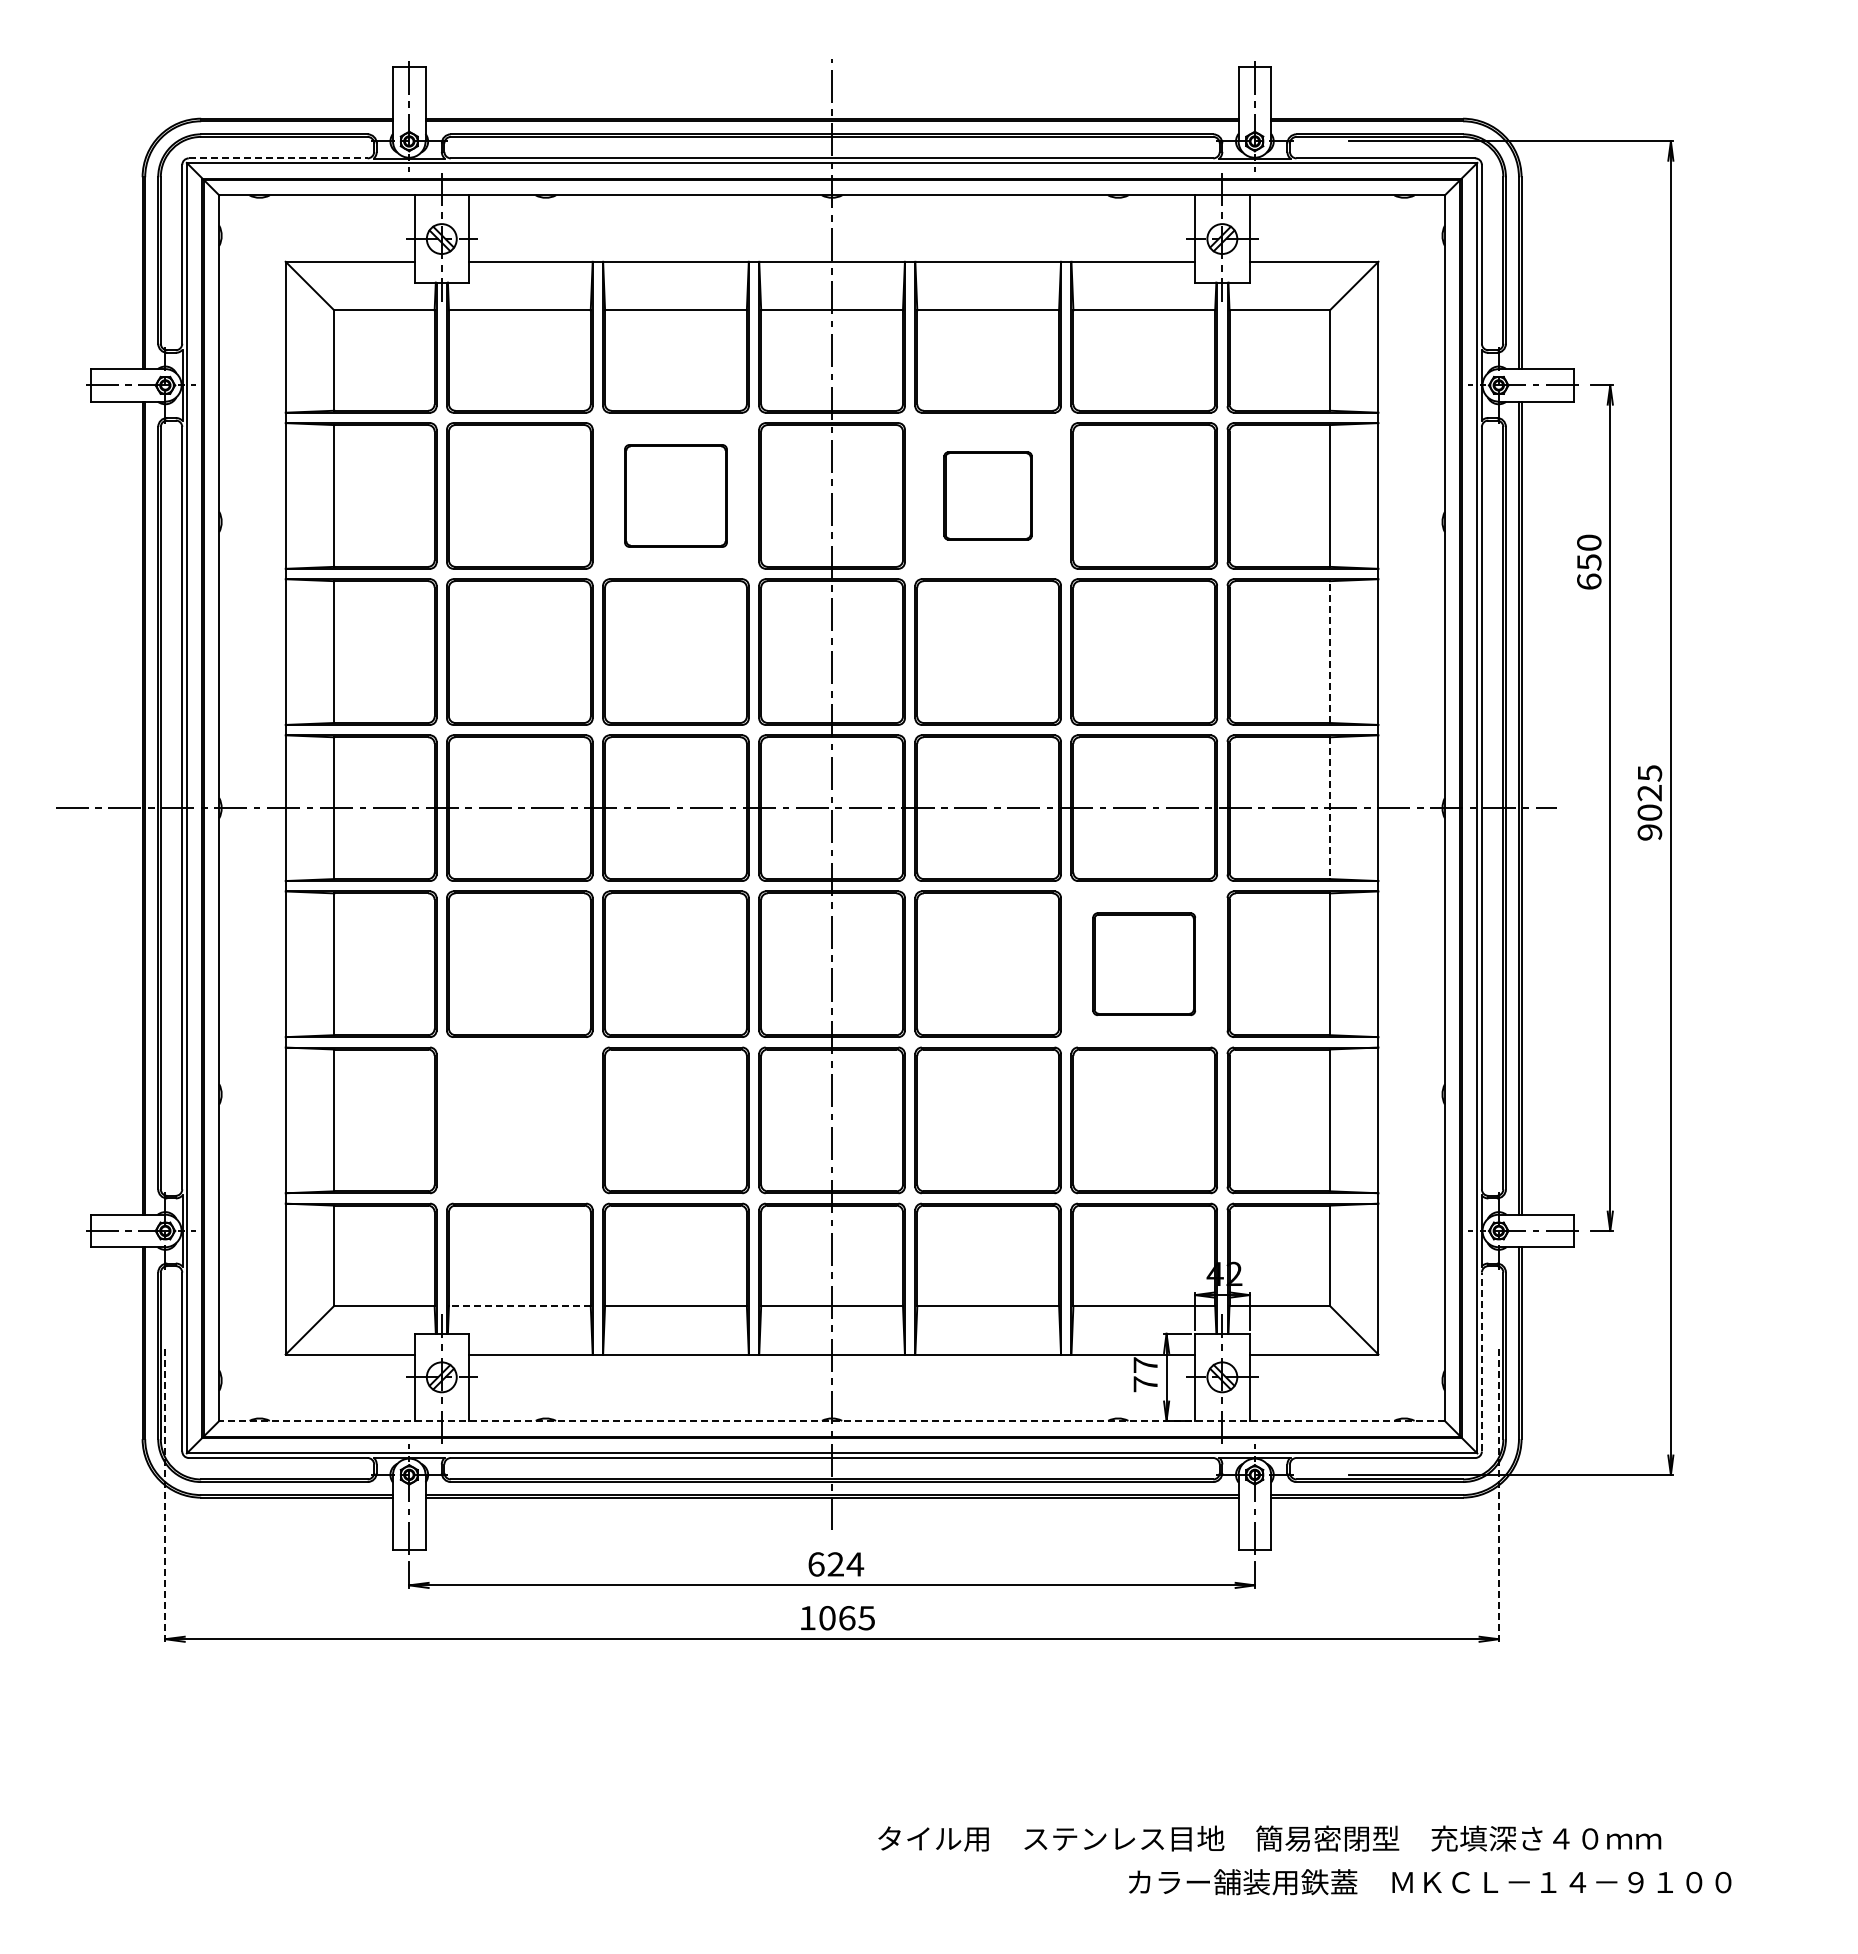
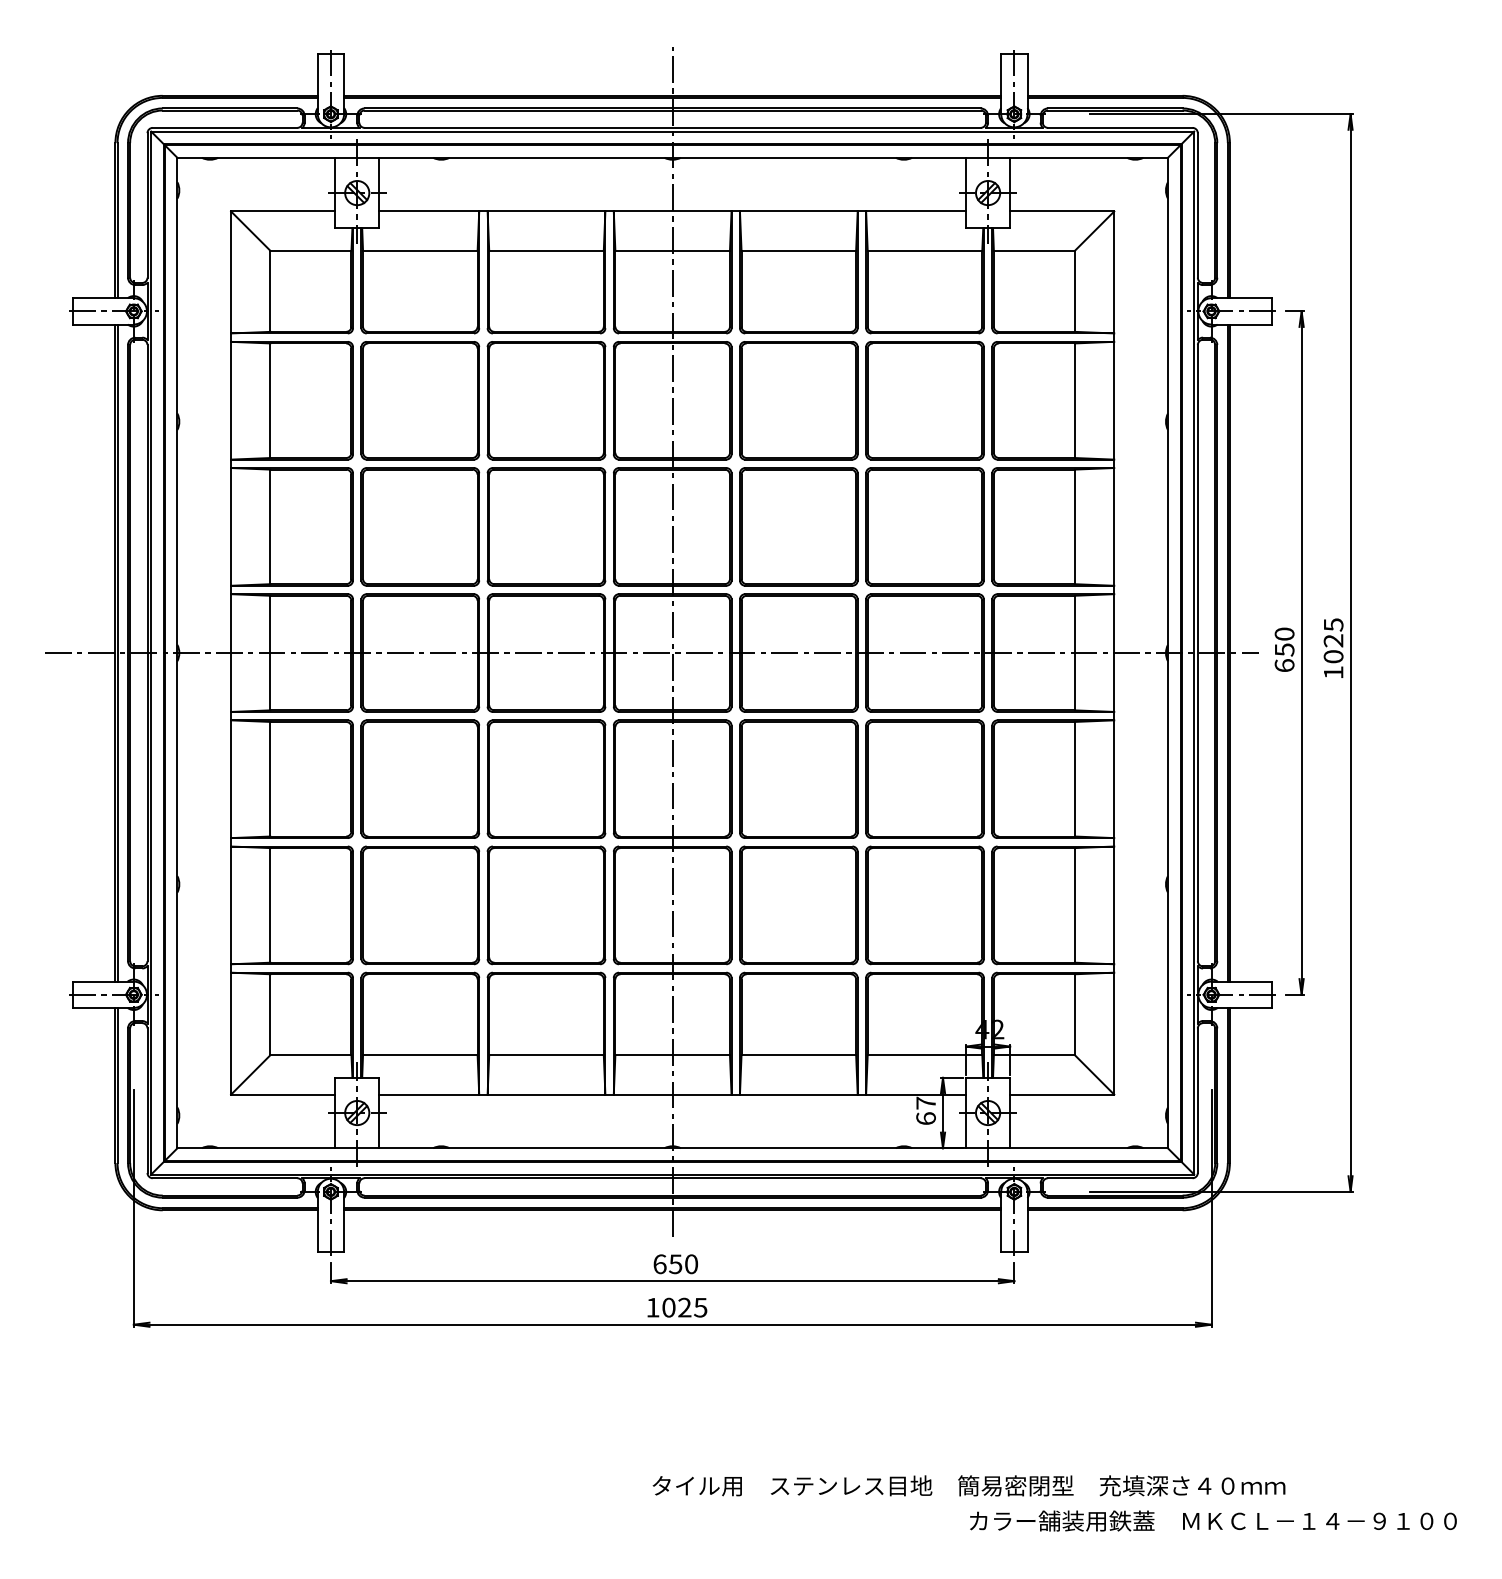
line: (278, 158) -> (225, 127), dashed -> solid
part: (675, 495) -> (546, 400), size x1.43
part: (987, 495) -> (798, 400), size x1.67
text: (1589, 561) -> (1284, 649), moved
line: (1329, 652) -> (1074, 527), dashed -> solid
line: (1329, 808) -> (1074, 653), dashed -> solid
text: (1649, 832) -> (1333, 672), 9025 -> 1025
part: (1143, 963) -> (924, 778), size x1.43
part: (519, 1120) -> (420, 905), added
line: (519, 1305) -> (420, 1054), dashed -> solid
line: (1481, 1361) -> (1197, 1100), dashed -> solid
text: (1145, 1384) -> (925, 1118), 77 -> 67
line: (832, 1420) -> (673, 1147), dashed -> solid
line: (165, 1494) -> (133, 1207), dashed -> solid
line: (1498, 1494) -> (1211, 1207), dashed -> solid
text: (845, 1564) -> (683, 1264), 624 -> 650
text: (847, 1617) -> (685, 1307), 1065 -> 1025
text: (1269, 1838) -> (968, 1485), moved
text: (1430, 1882) -> (1213, 1521), moved

